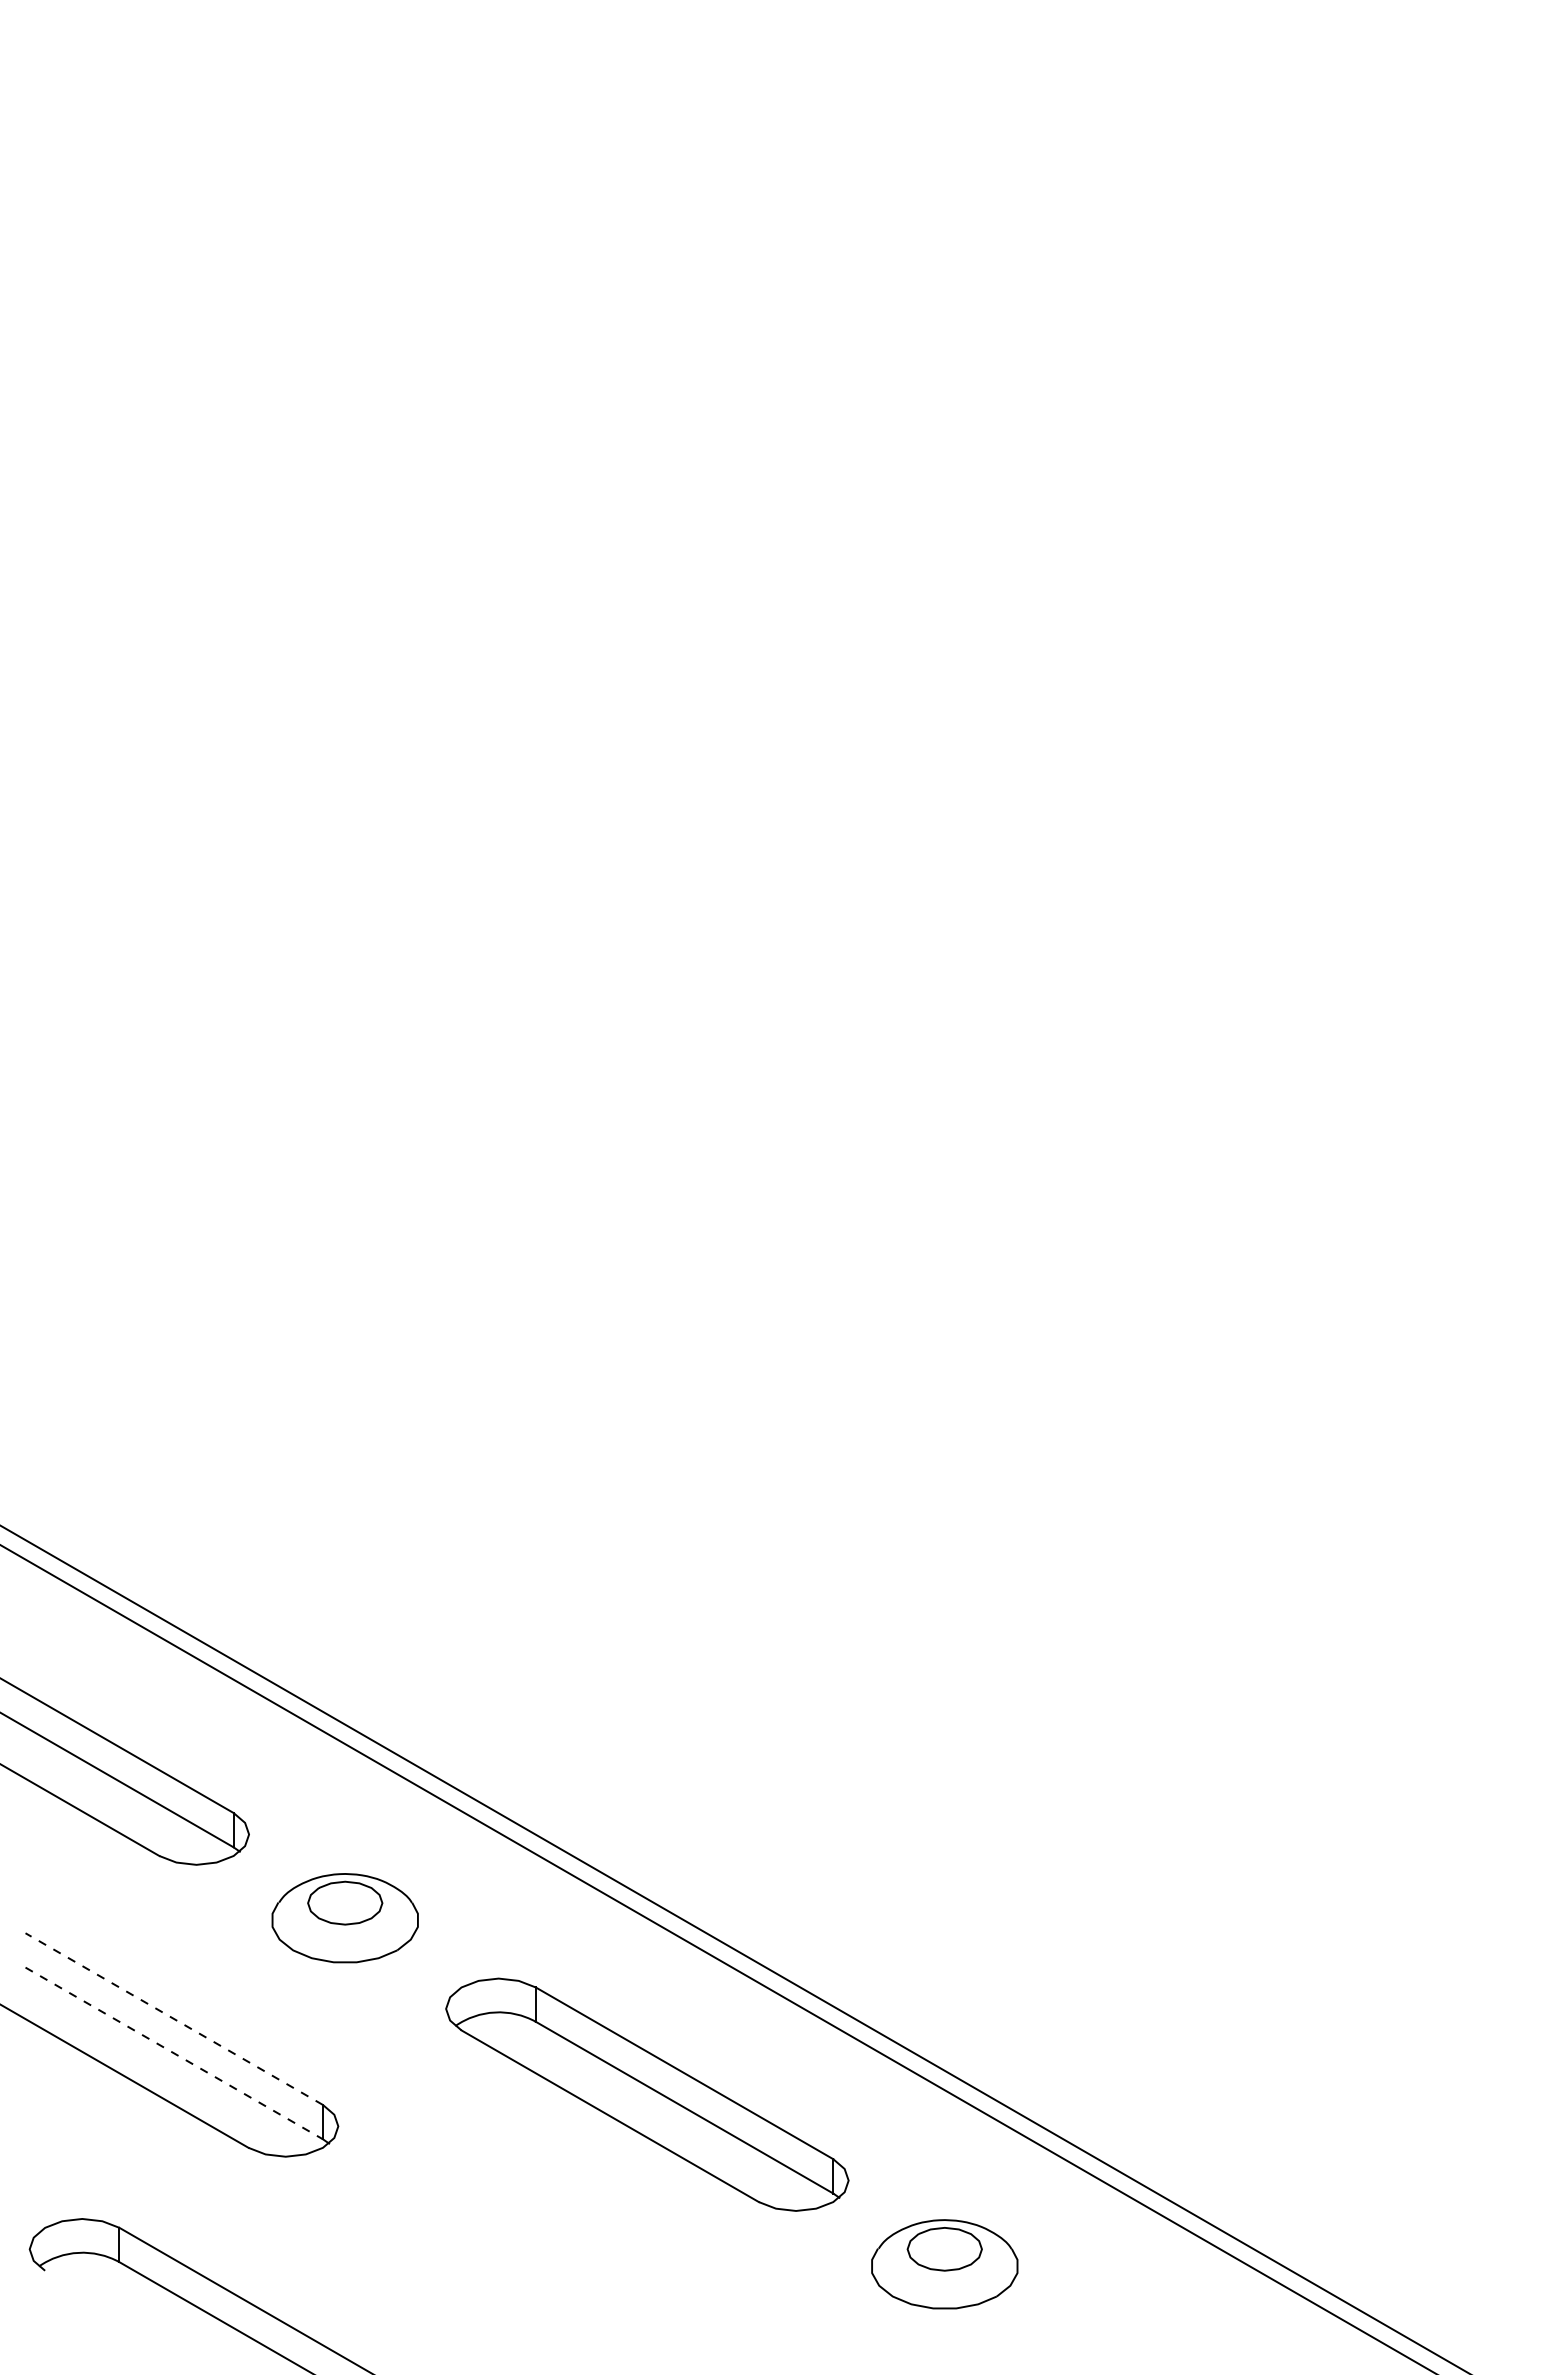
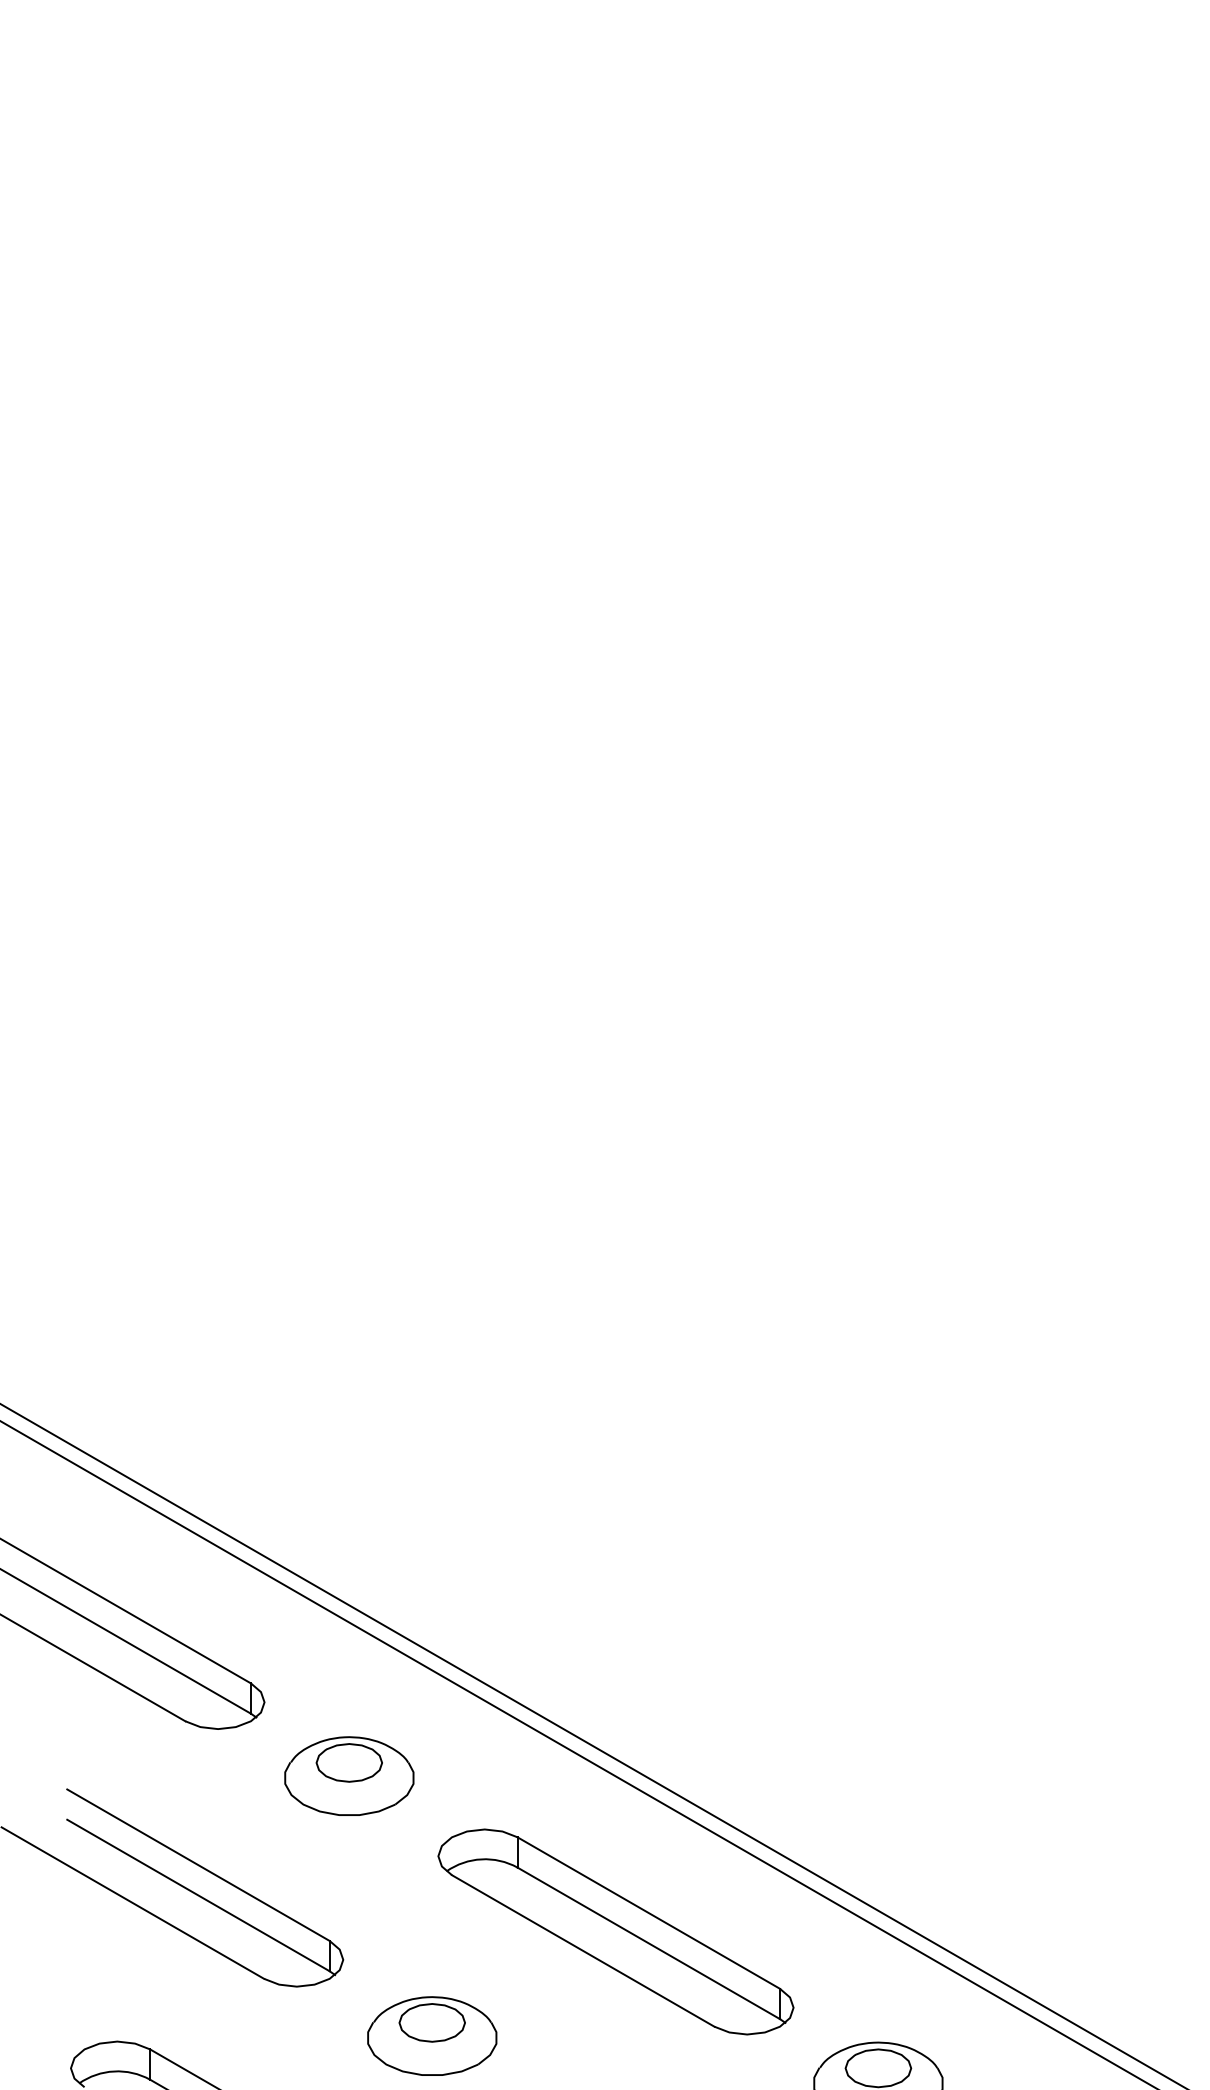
line: (174, 2019) -> (198, 1865), dashed -> solid
line: (174, 2053) -> (198, 1895), dashed -> solid
part: (438, 2212) -> (431, 2035), added

